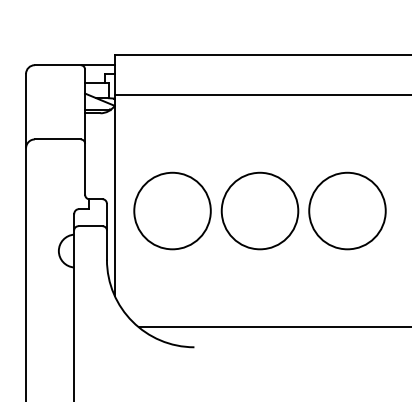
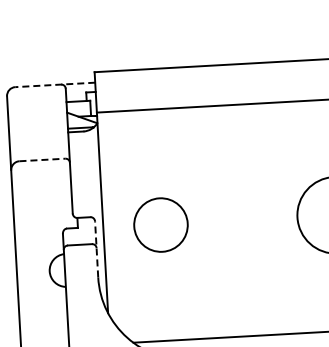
line: (74, 65) -> (54, 85), solid -> dashed
line: (57, 139) -> (42, 160), solid -> dashed
circle: (172, 210) -> (160, 224), size x0.7
circle: (259, 210) -> (247, 219), removed
line: (106, 231) -> (96, 249), solid -> dashed

